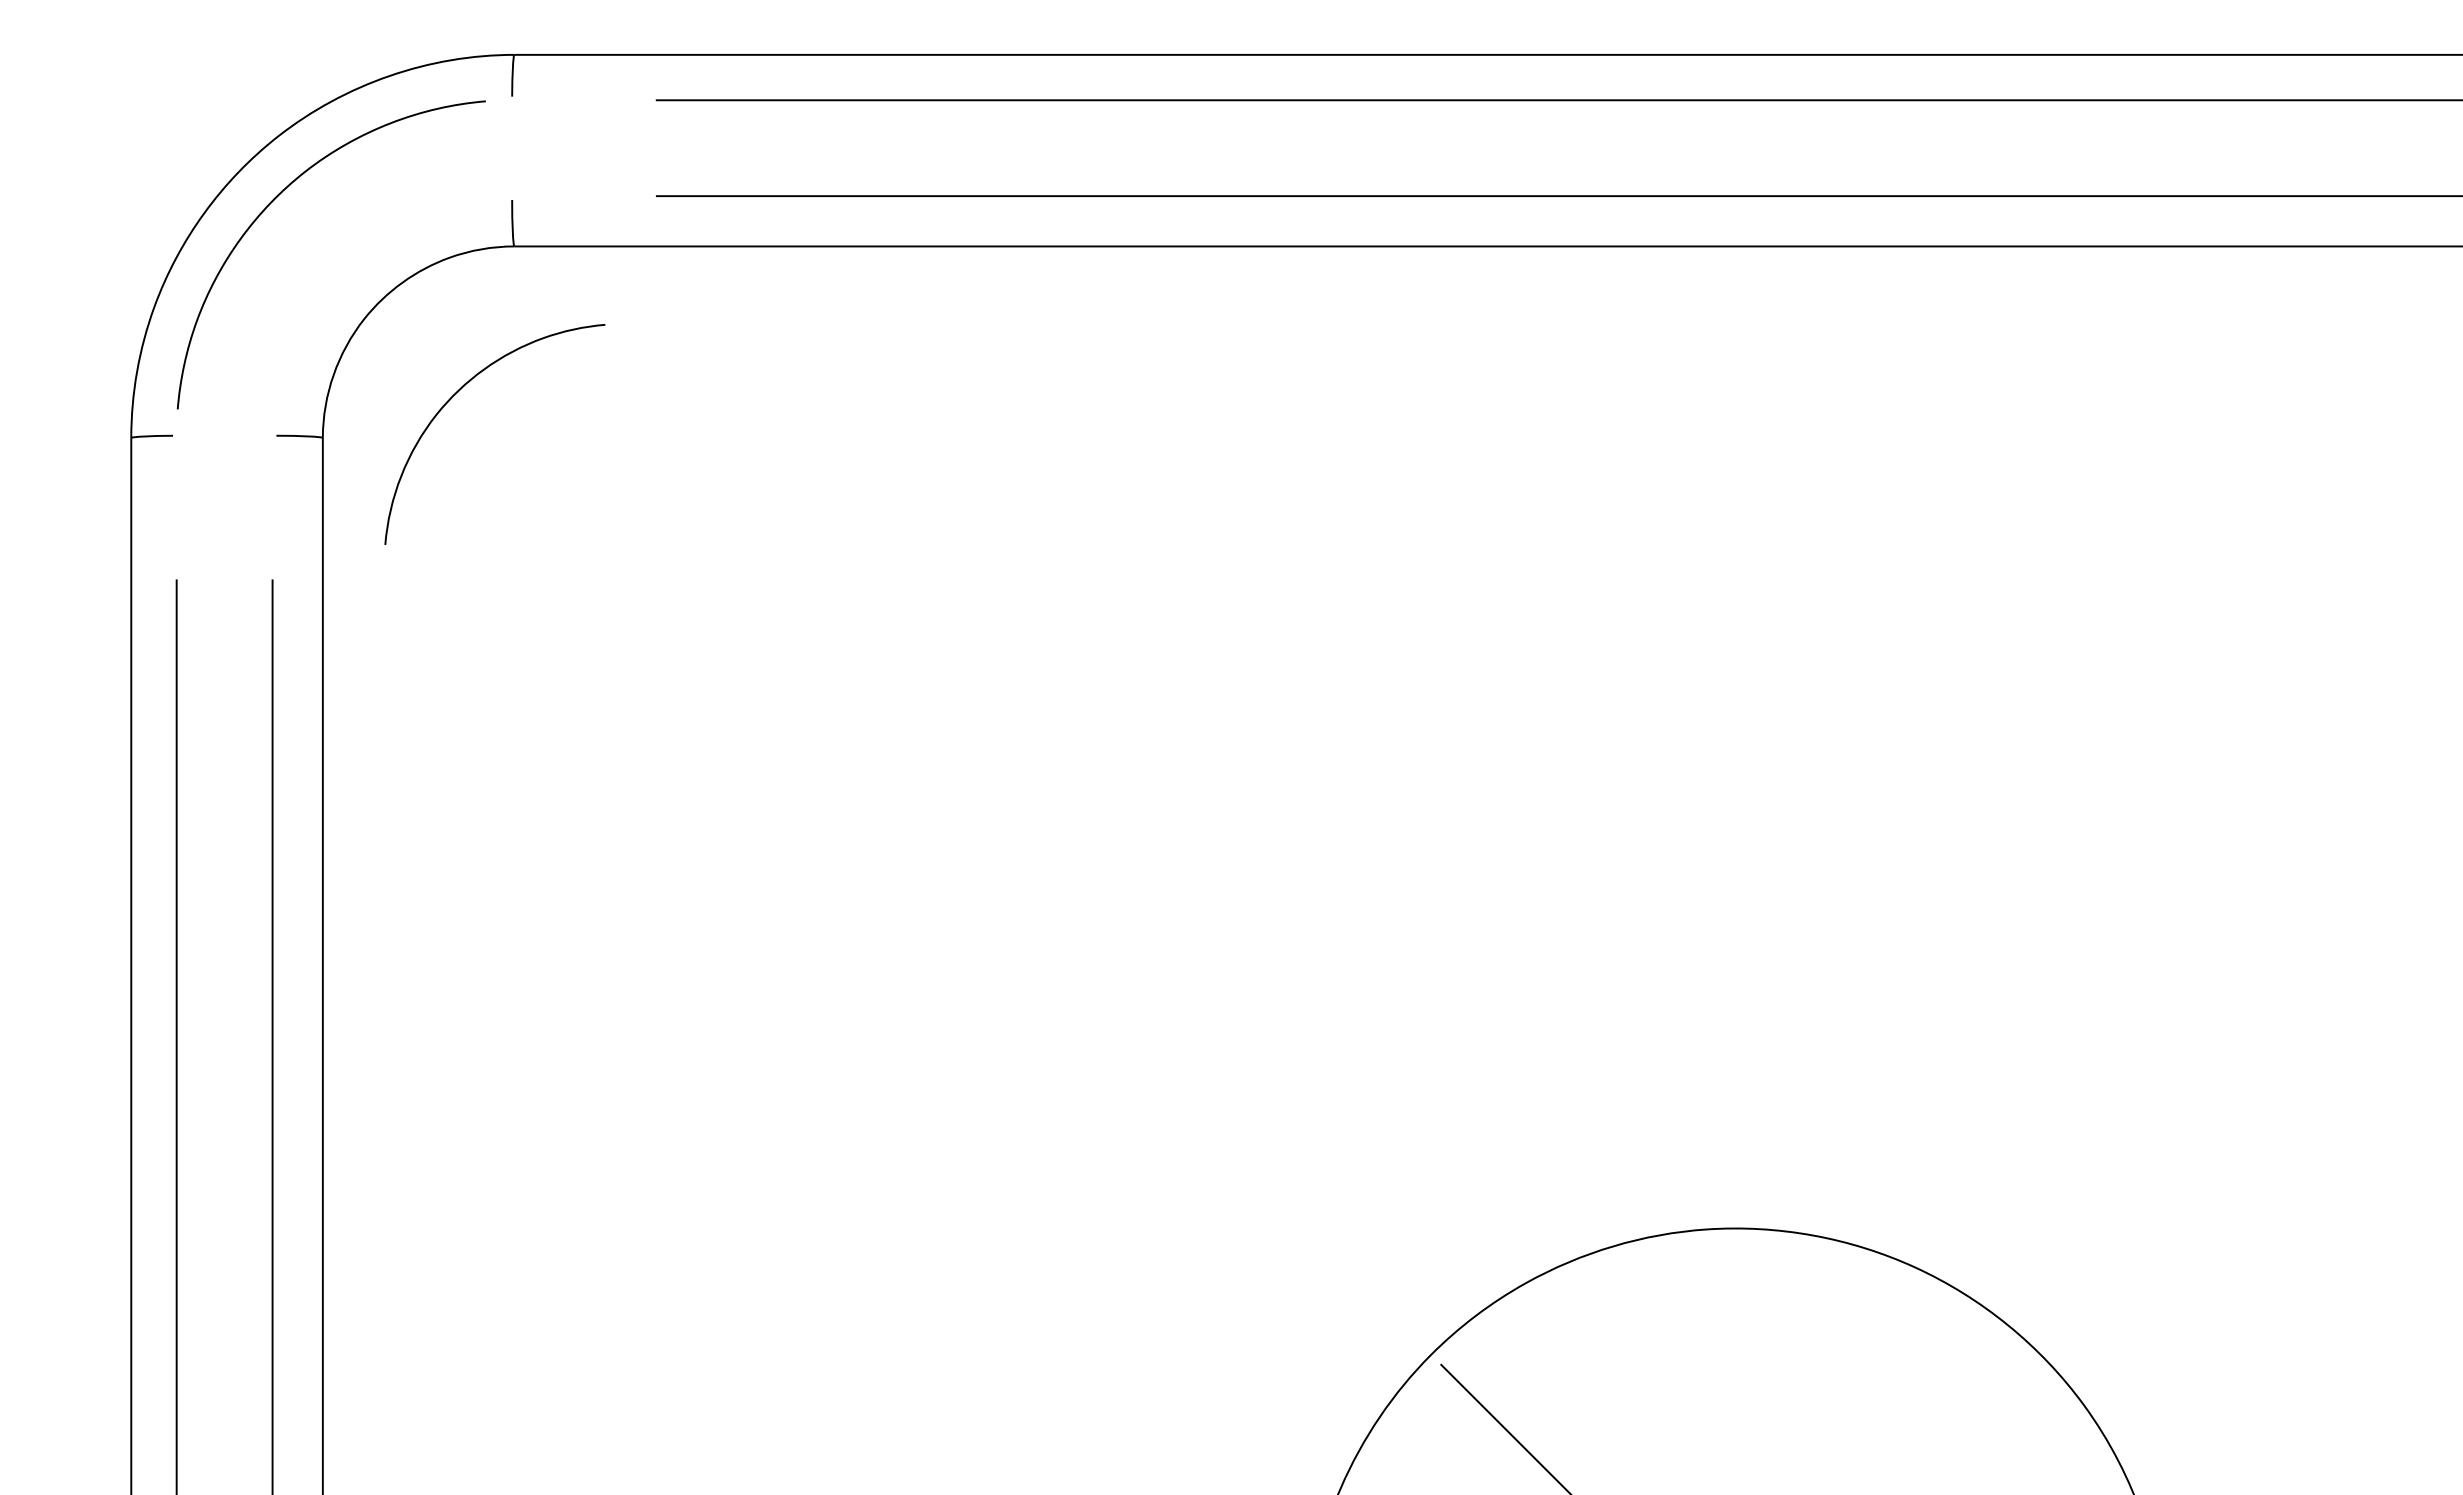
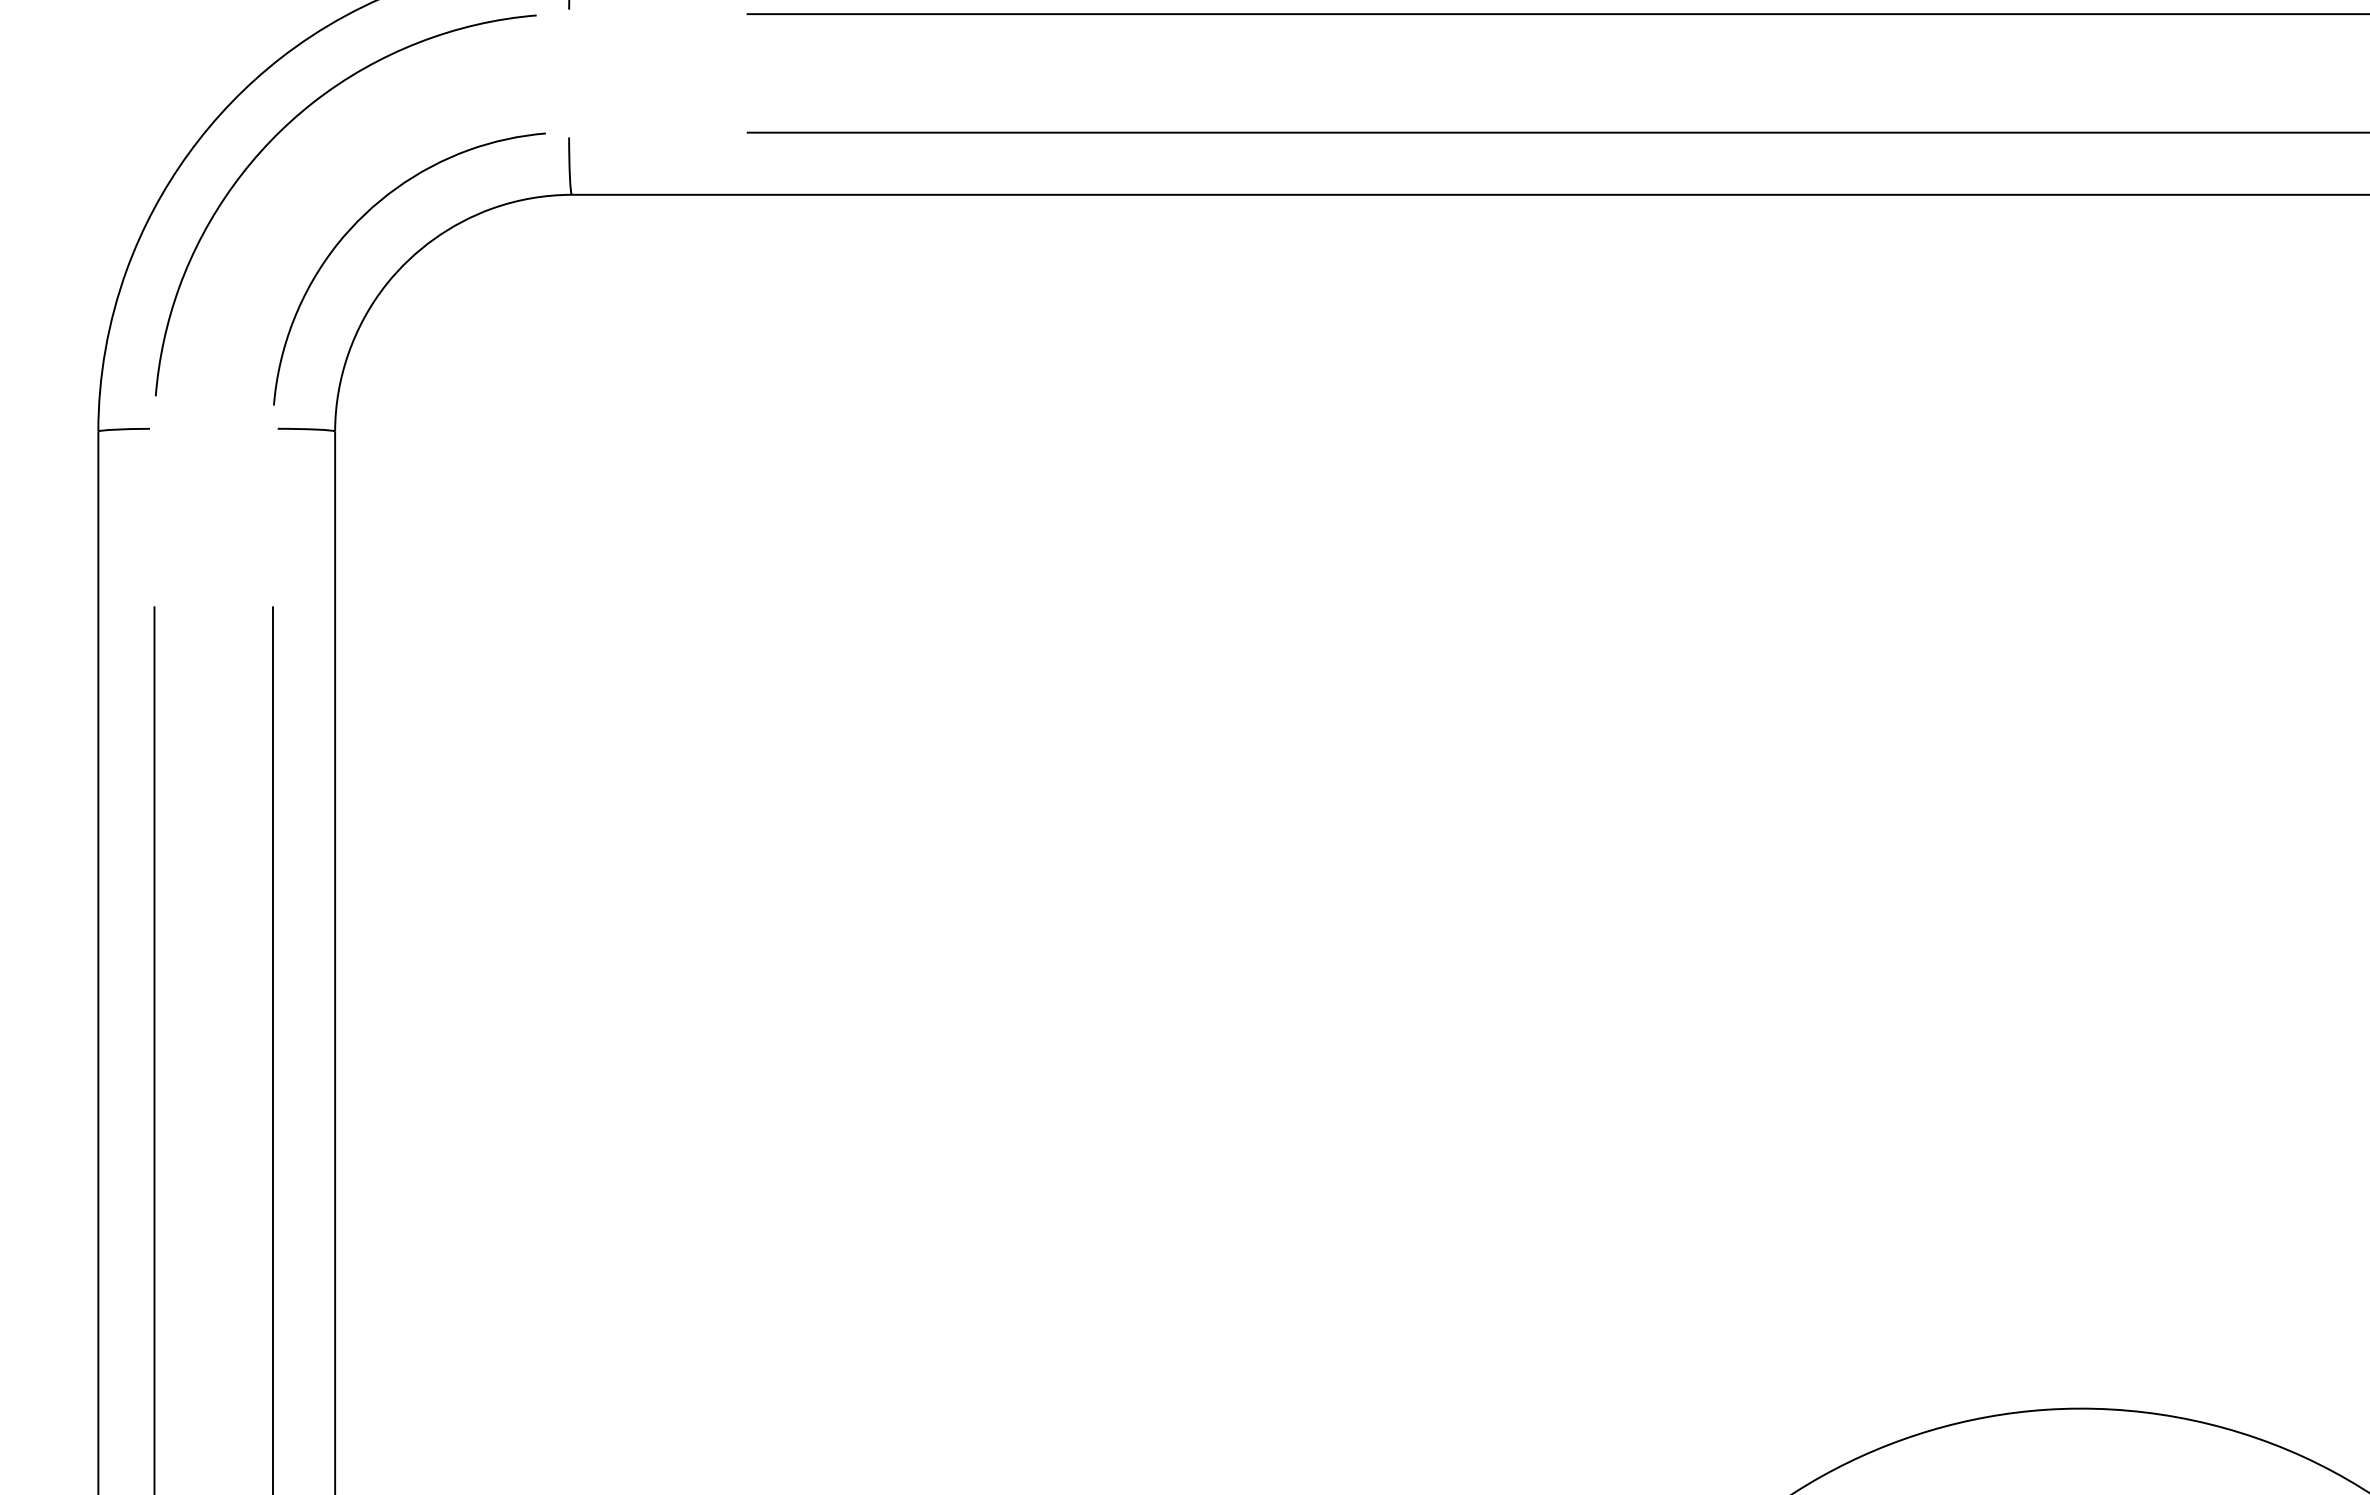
curve: (456, 394) -> (361, 219), moved

